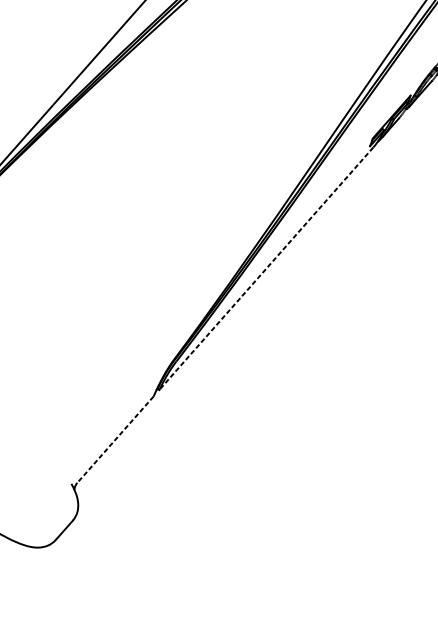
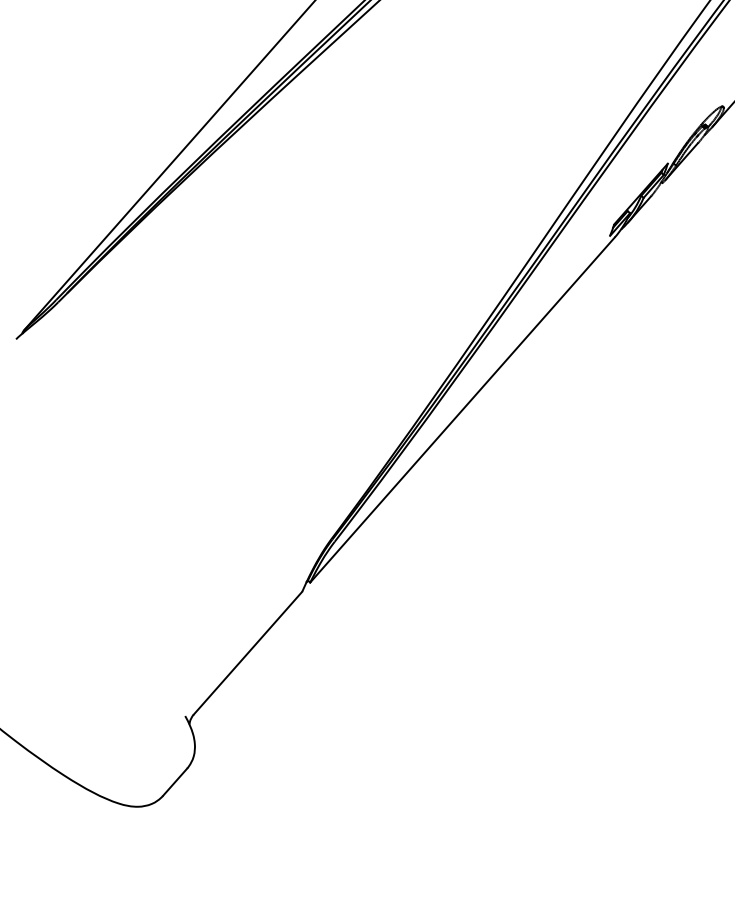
line: (266, 269) -> (462, 410), dashed -> solid
line: (115, 439) -> (247, 653), dashed -> solid

